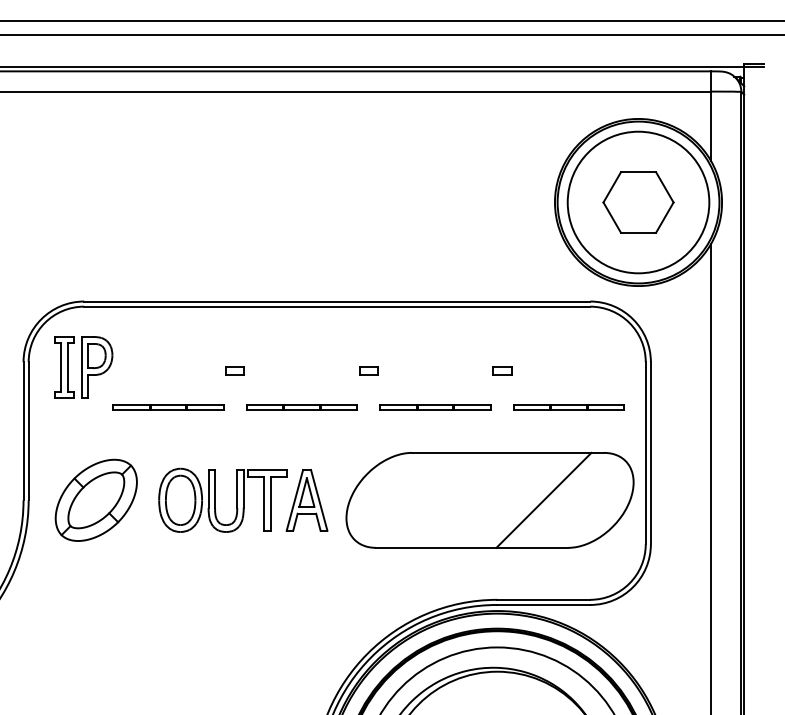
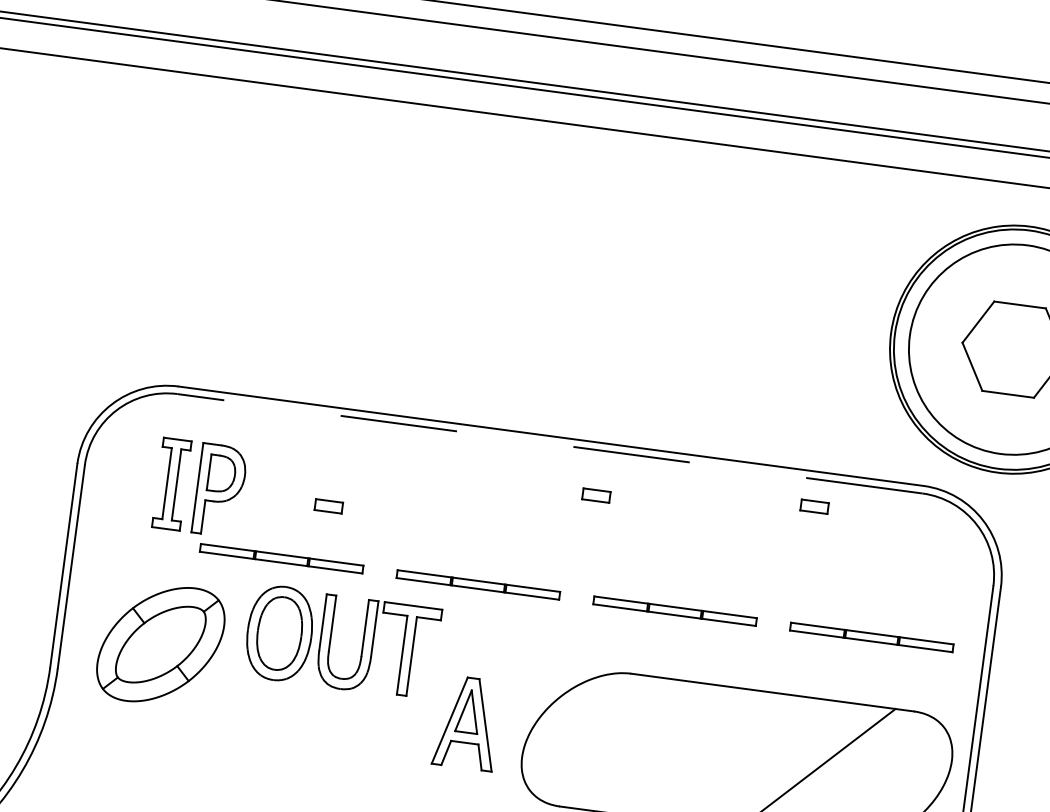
line: (337, 306) -> (550, 443), solid -> dashed
part: (83, 367) -> (199, 488), moved
part: (234, 370) -> (328, 505), moved
part: (368, 370) -> (596, 494), moved
part: (502, 370) -> (814, 505), moved
part: (95, 499) -> (159, 643), moved
part: (215, 499) -> (331, 639), moved

